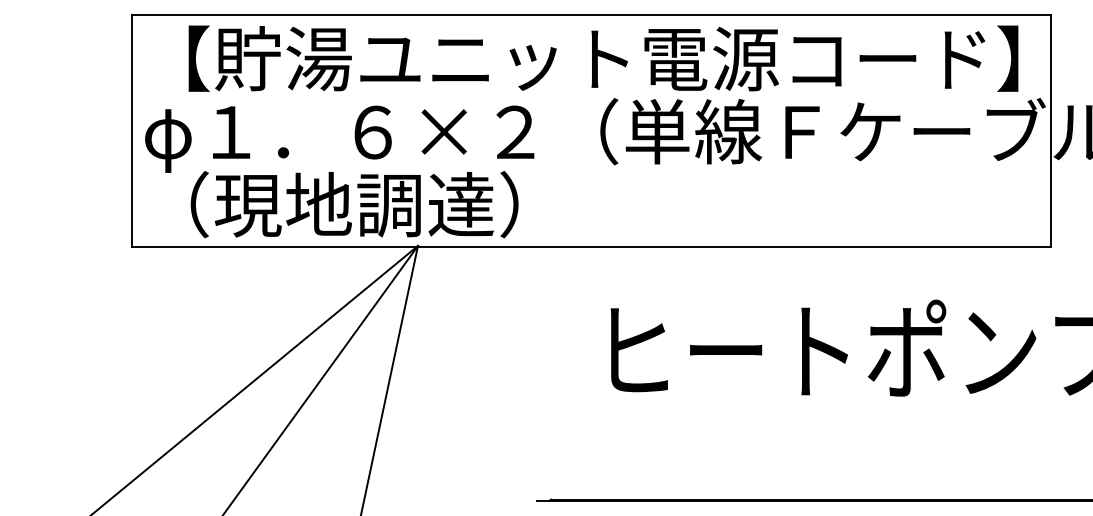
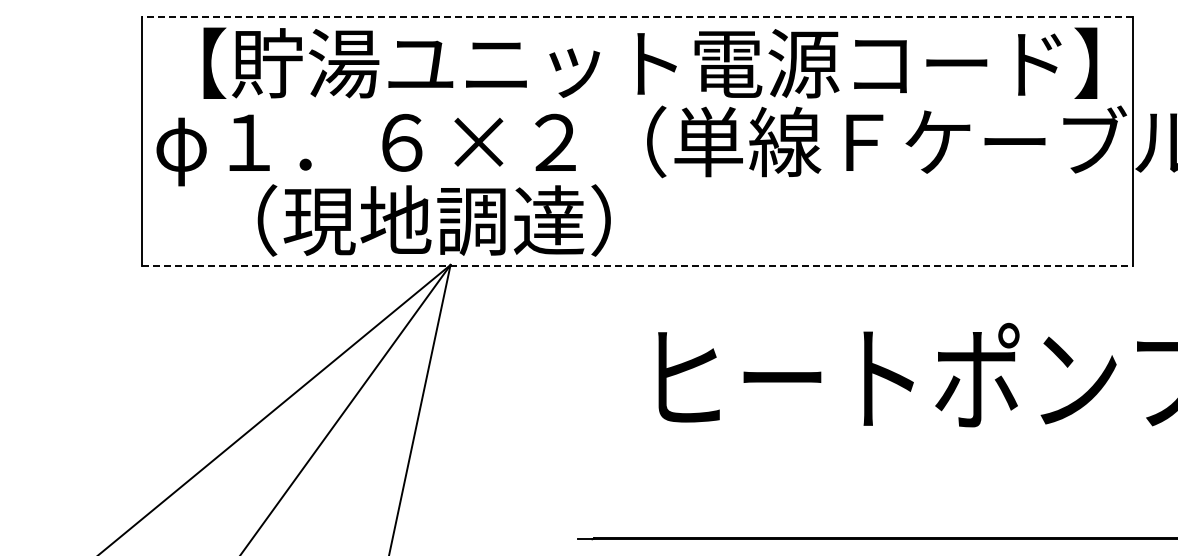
line: (590, 15) -> (636, 16), solid -> dashed
text: (353, 204) -> (433, 220), moved
line: (591, 247) -> (637, 266), solid -> dashed

